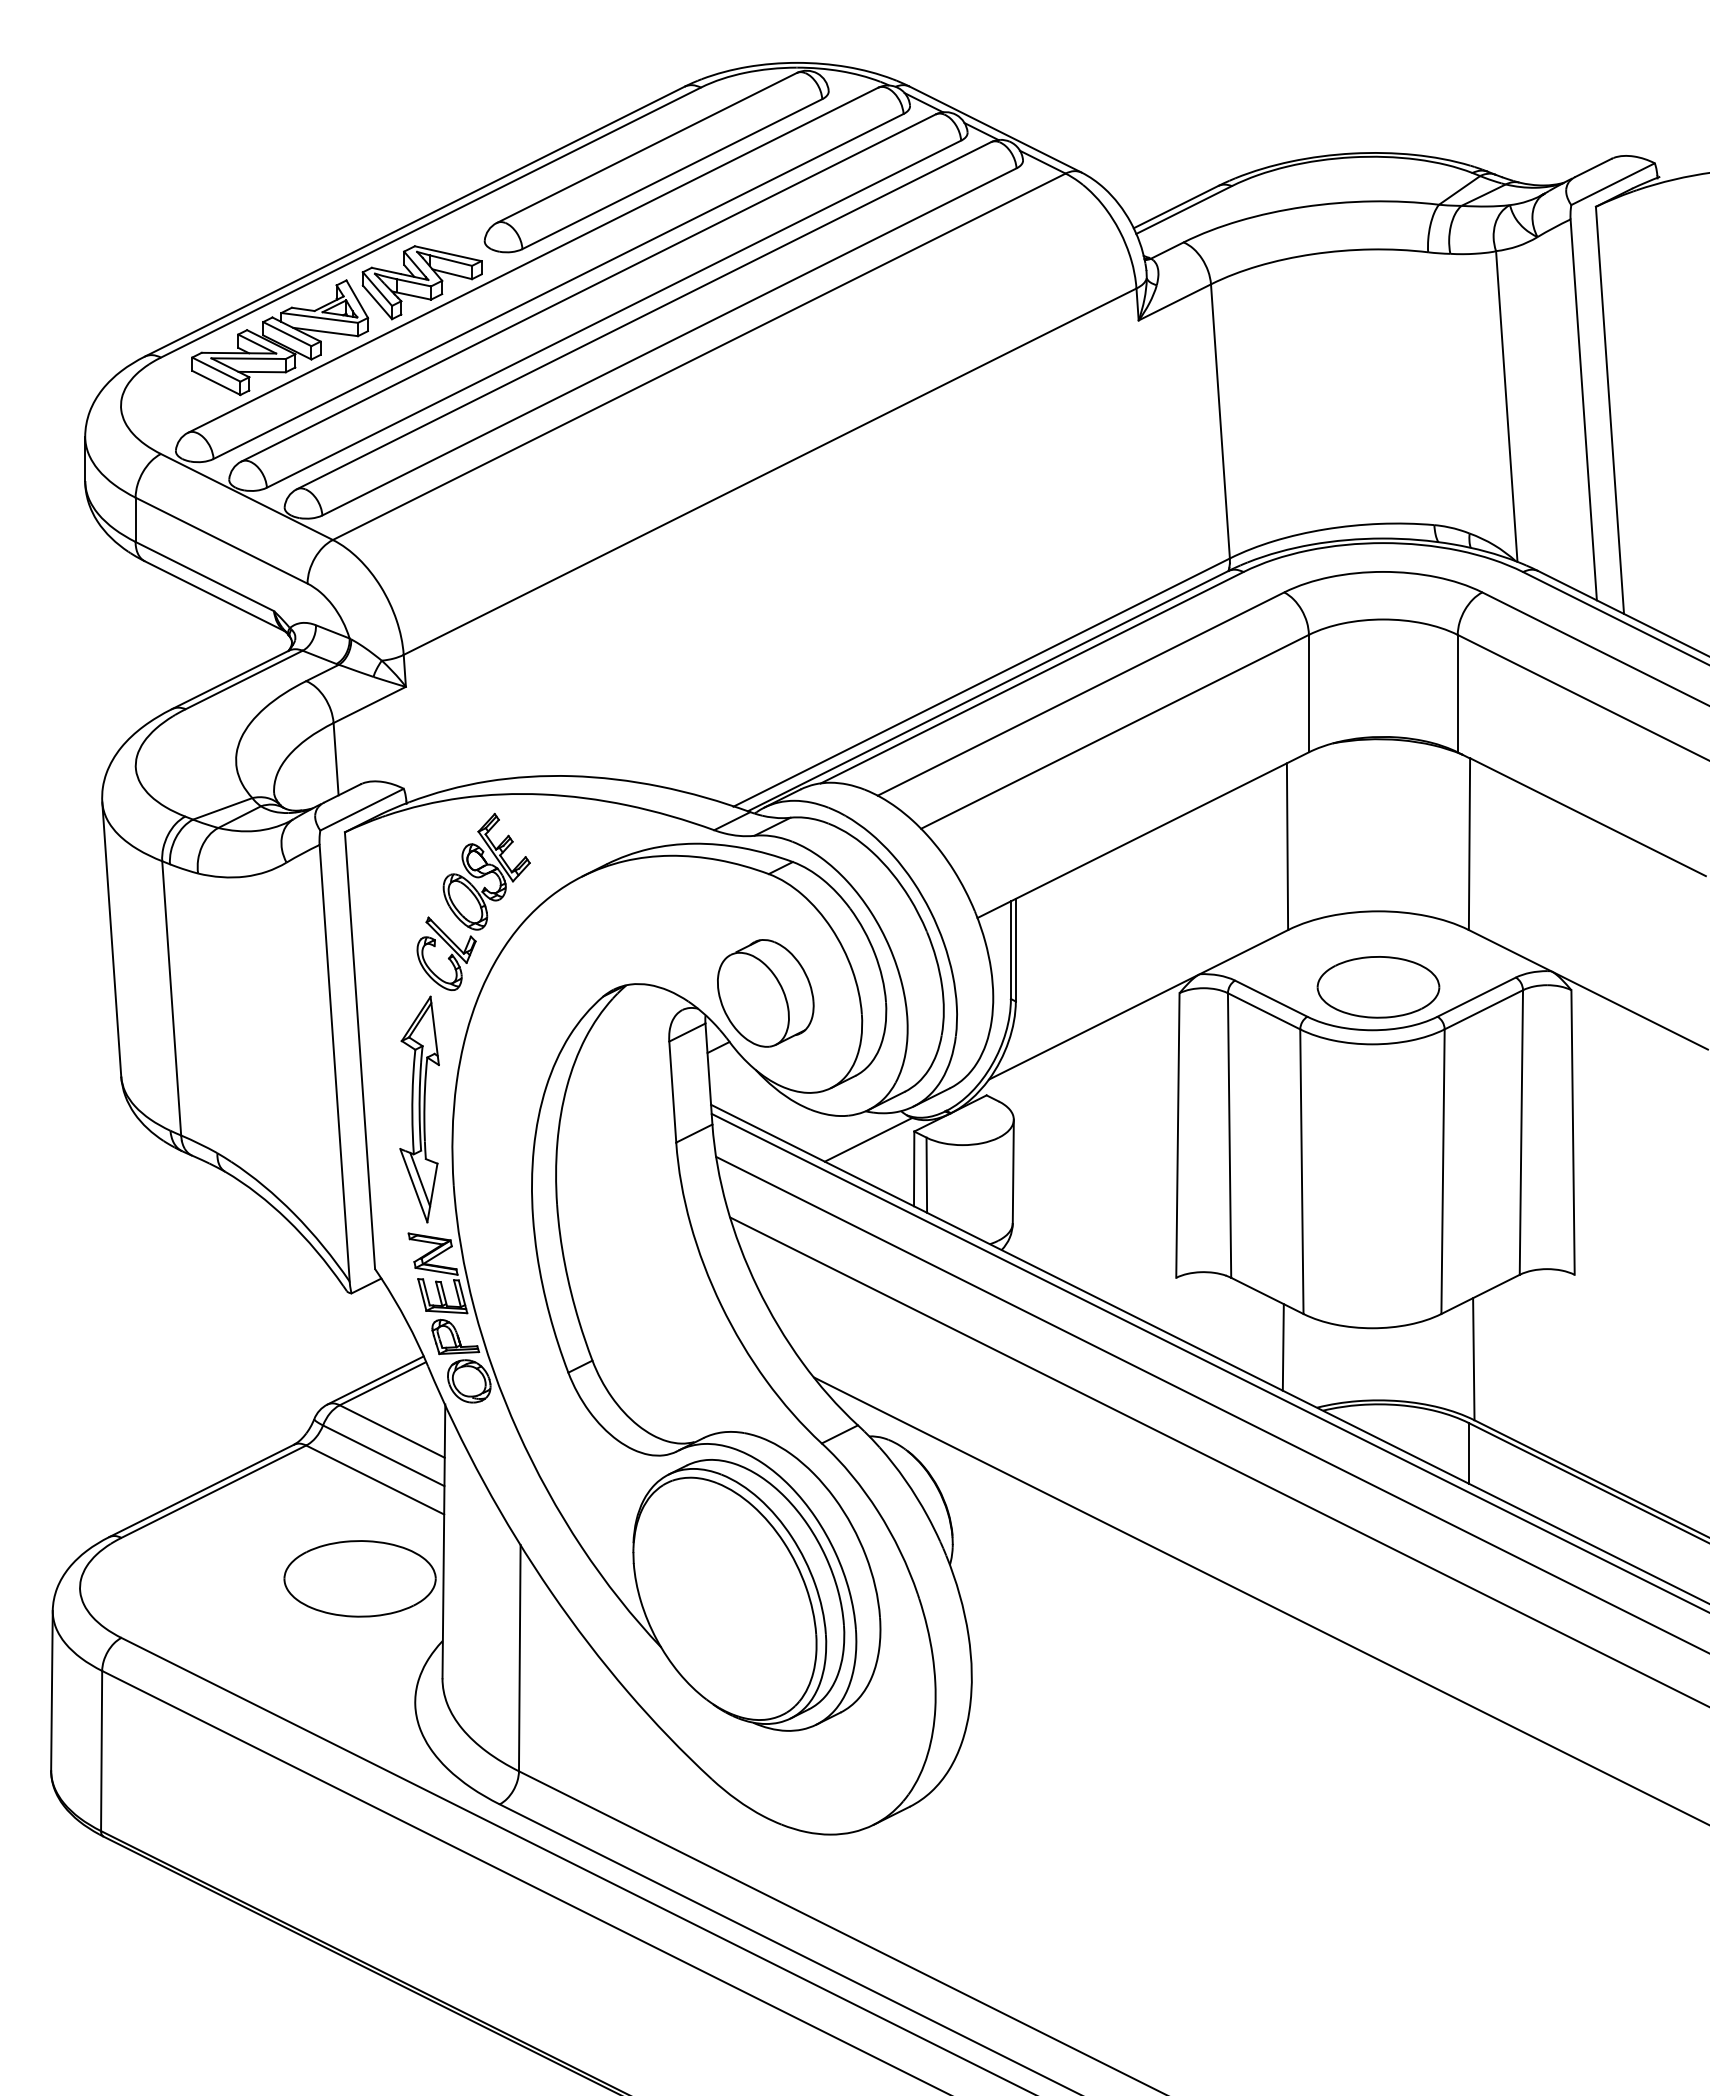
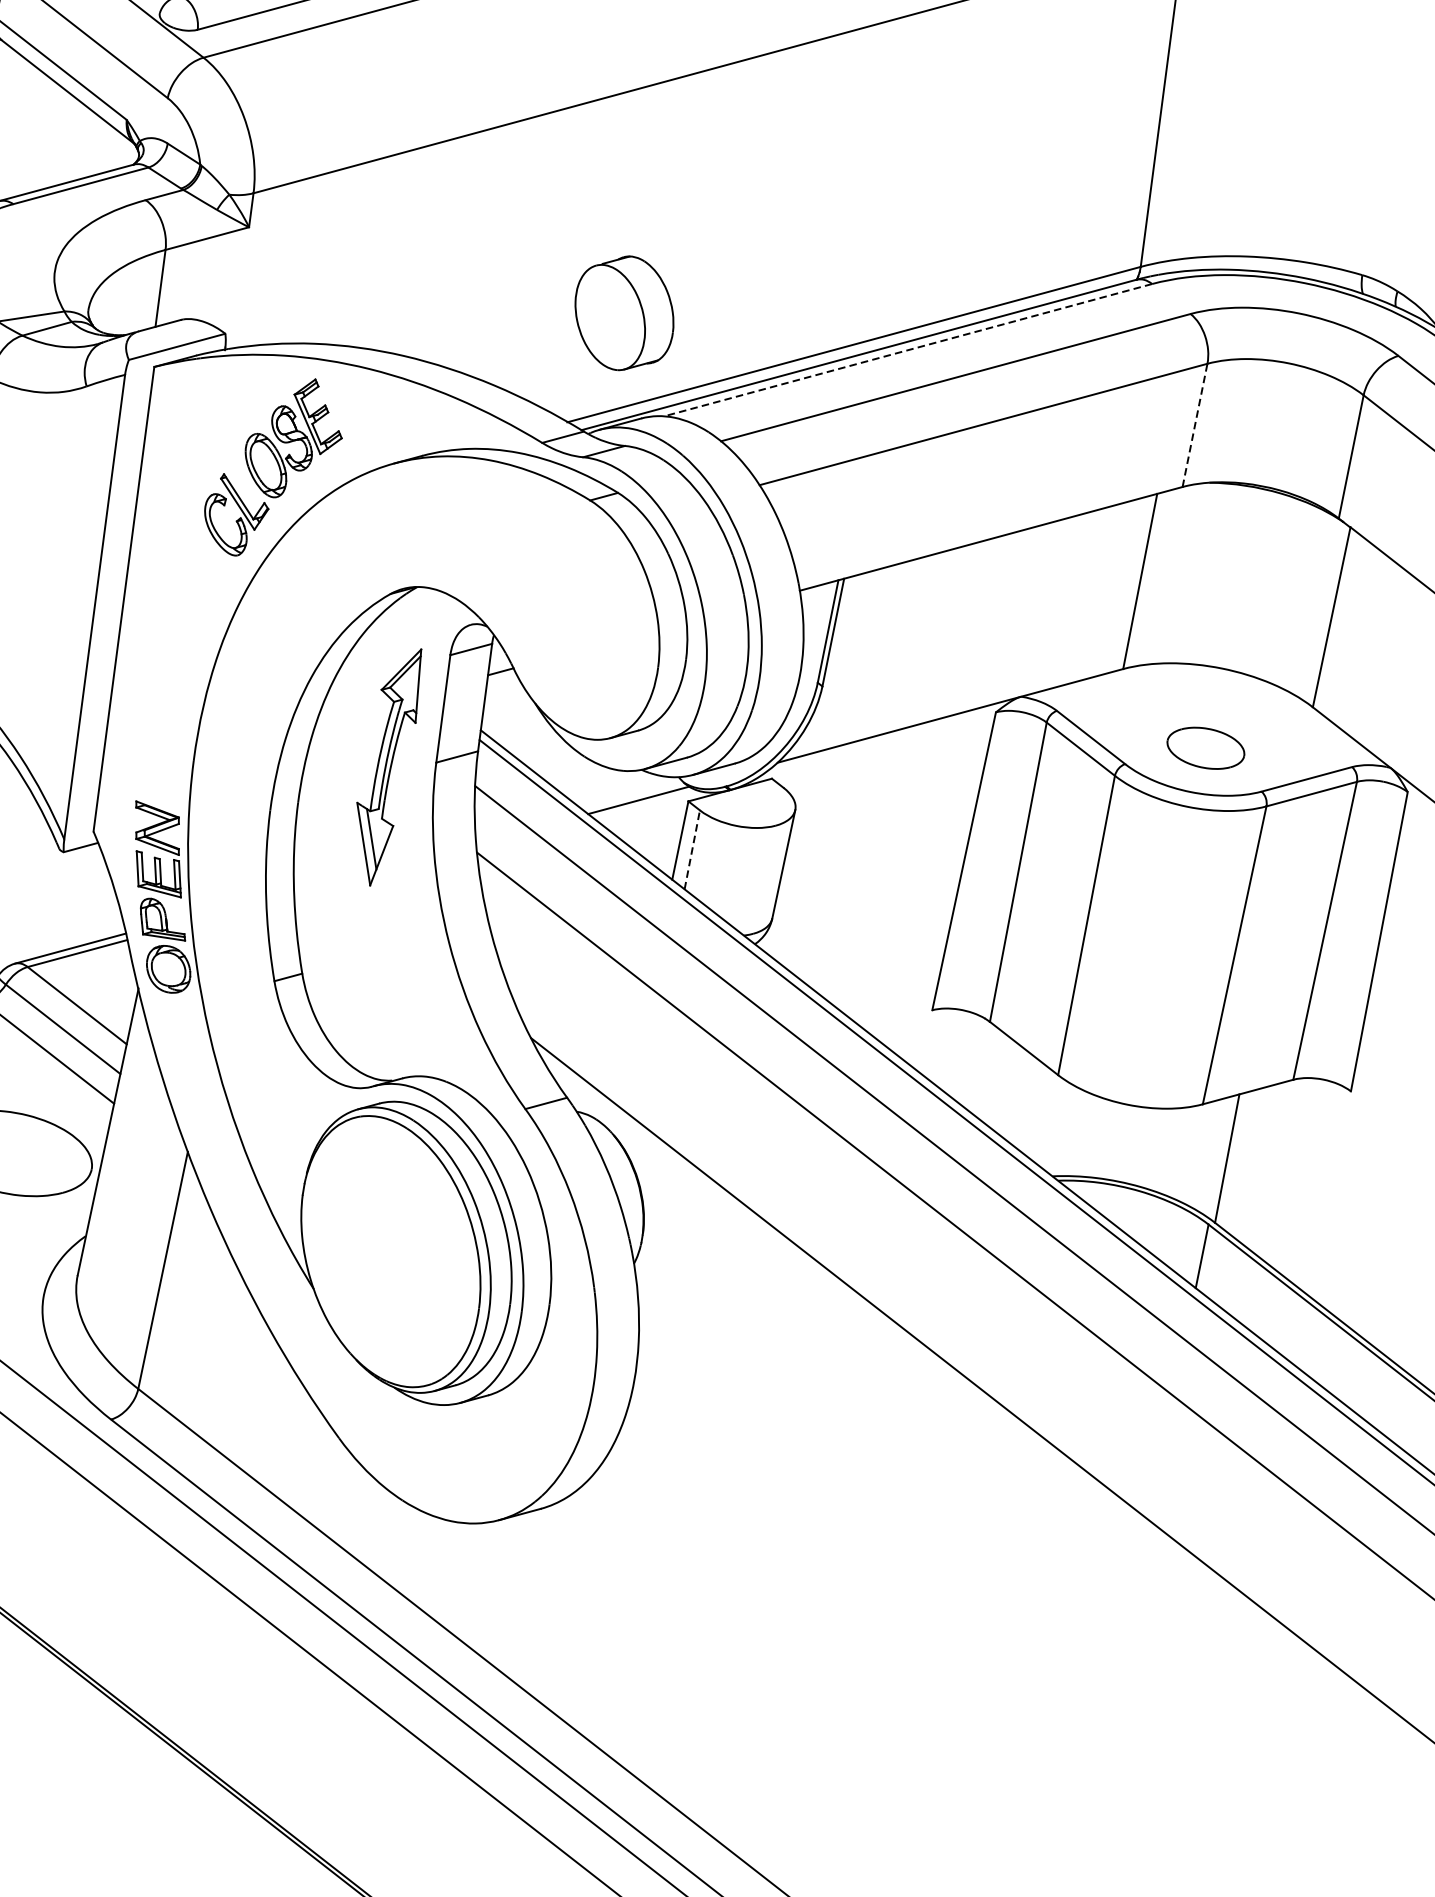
line: (1031, 678) -> (907, 350), solid -> dashed
line: (1308, 693) -> (1194, 425), solid -> dashed
part: (1378, 987) -> (1205, 748), size x0.6
part: (765, 993) -> (624, 313), moved
part: (419, 1109) -> (385, 765), moved
line: (926, 1175) -> (691, 850), solid -> dashed
line: (1282, 1347) -> (1029, 1105), removed

